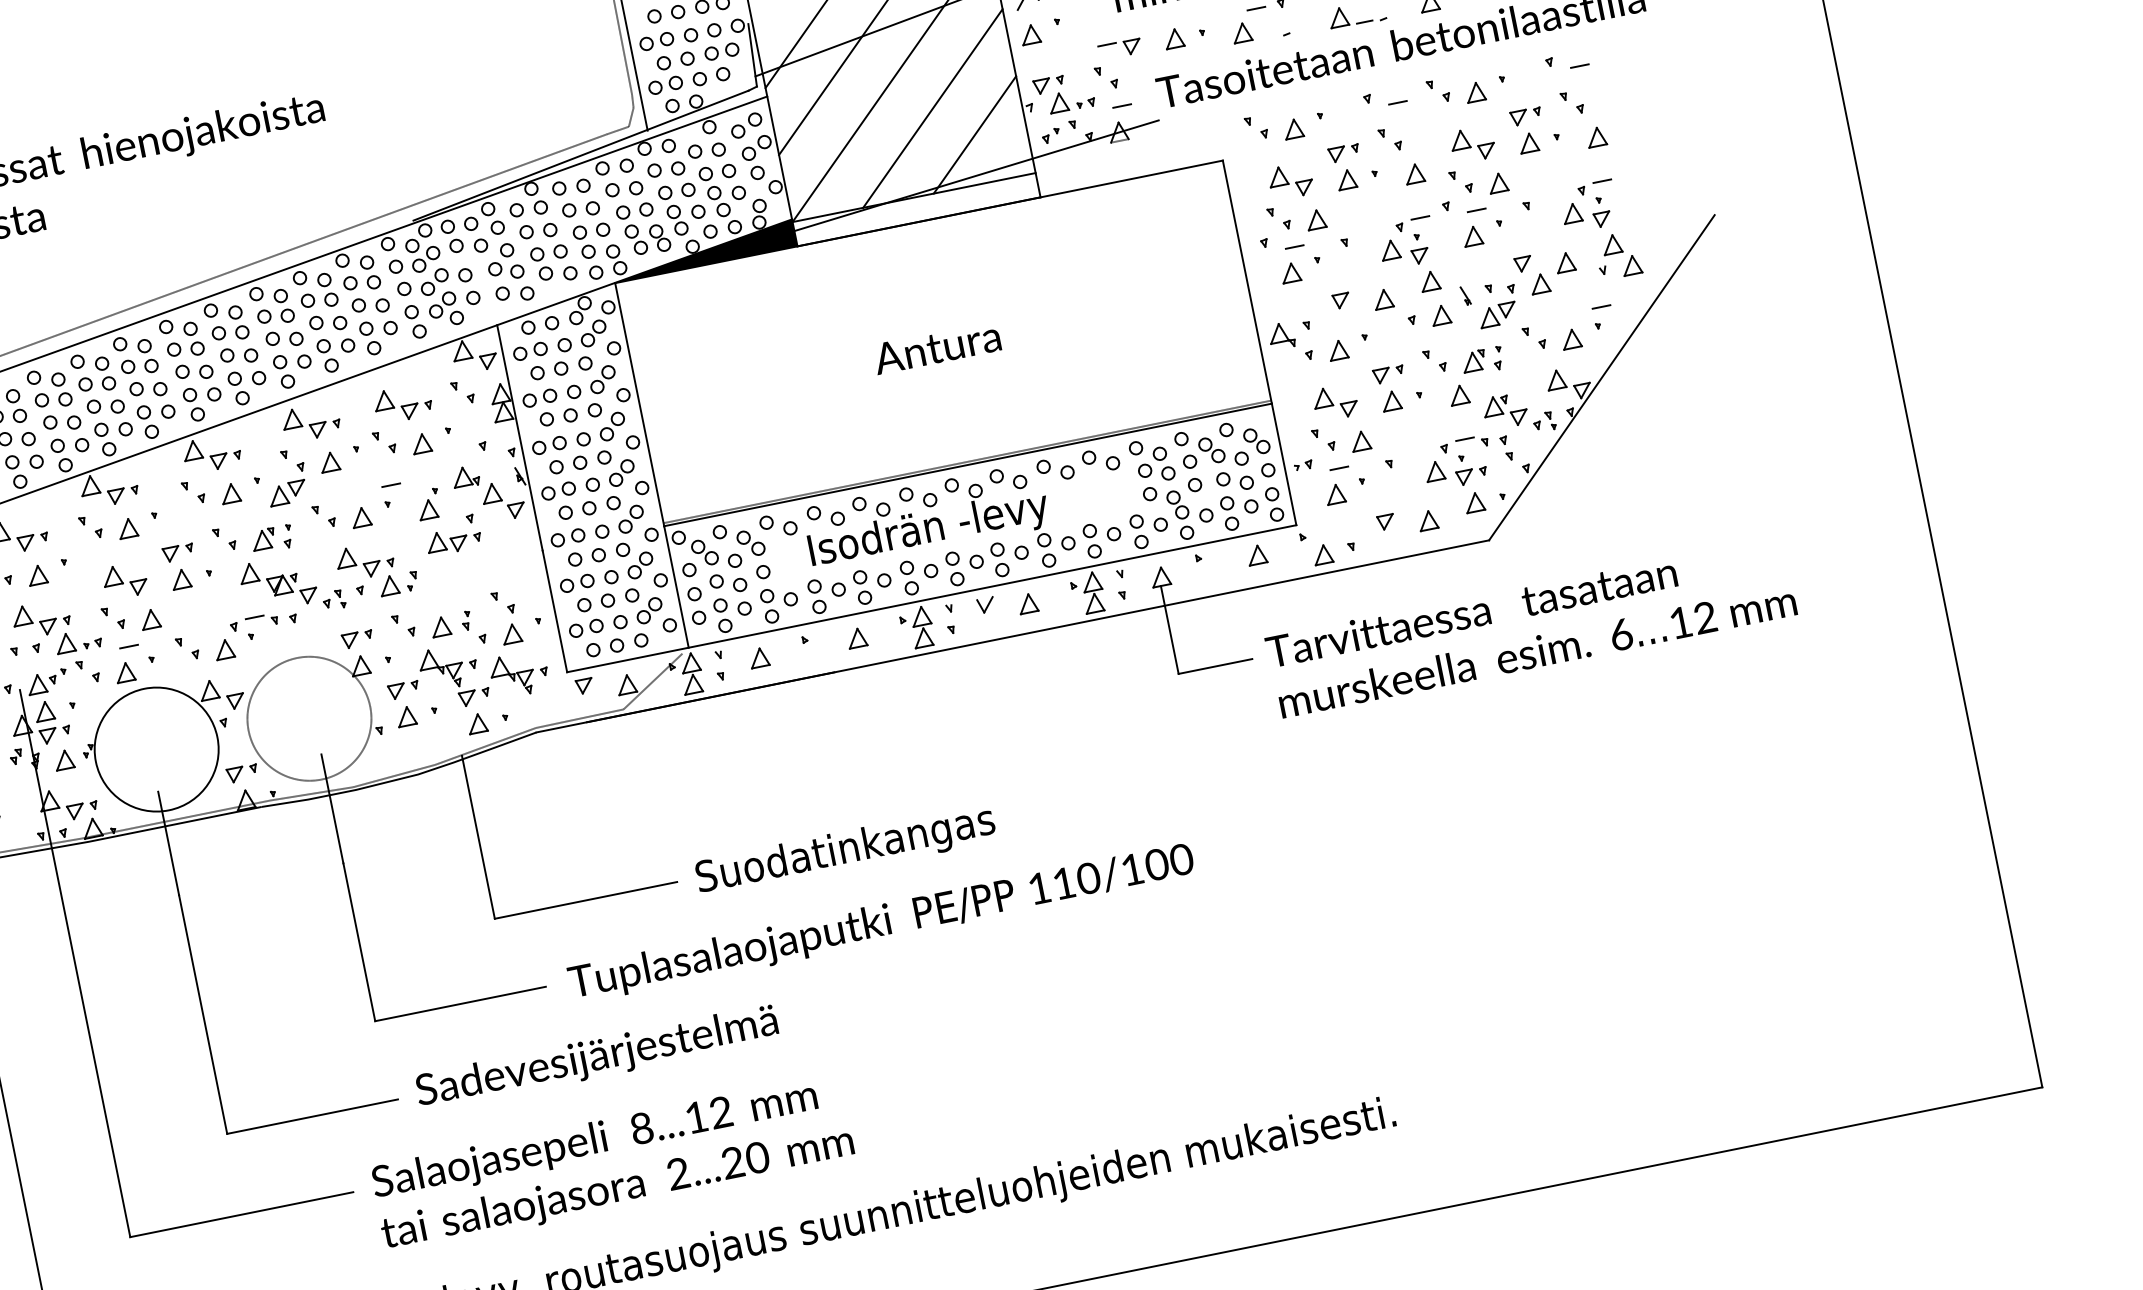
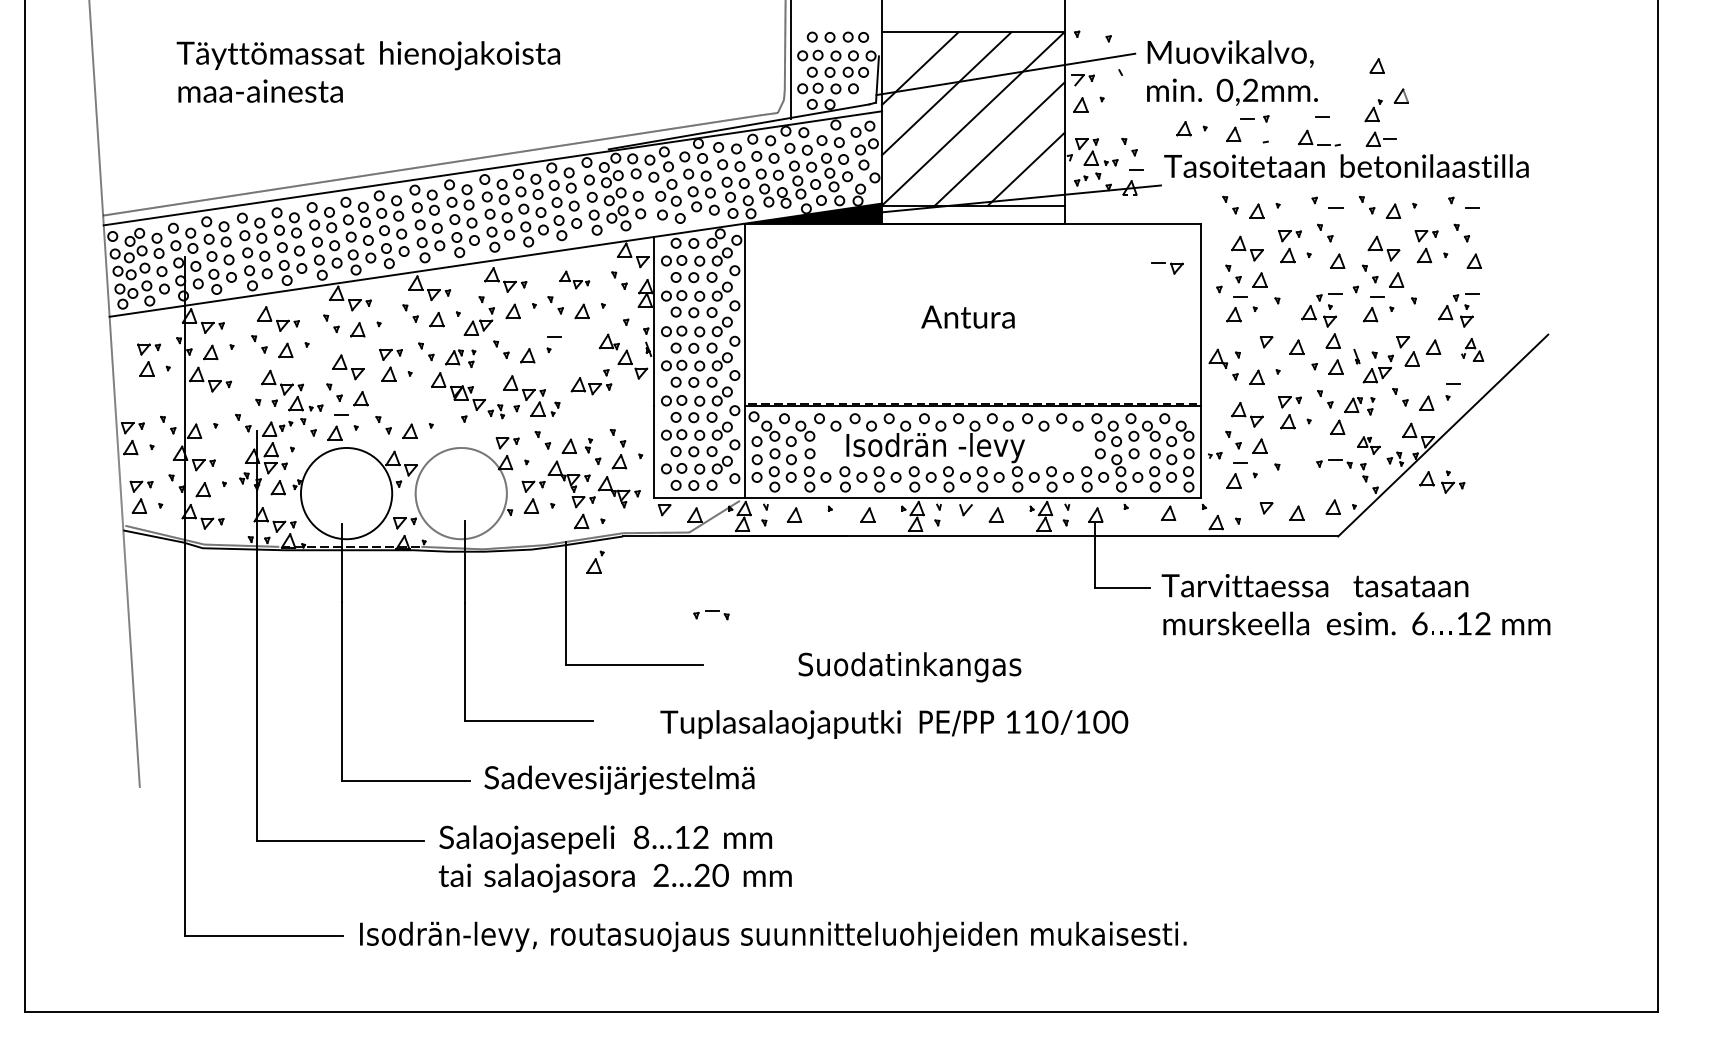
part: (1120, 49) -> (1167, 268), moved
part: (1617, 255) -> (1472, 349), size x0.7
part: (402, 403) -> (574, 279), size x0.7
part: (1505, 411) -> (1368, 445), size x0.7
part: (1456, 470) -> (1442, 481), moved
part: (428, 503) -> (595, 561), moved
part: (254, 623) -> (711, 615), moved
text: (845, 851) -> (909, 667), moved
text: (881, 923) -> (894, 724), moved

